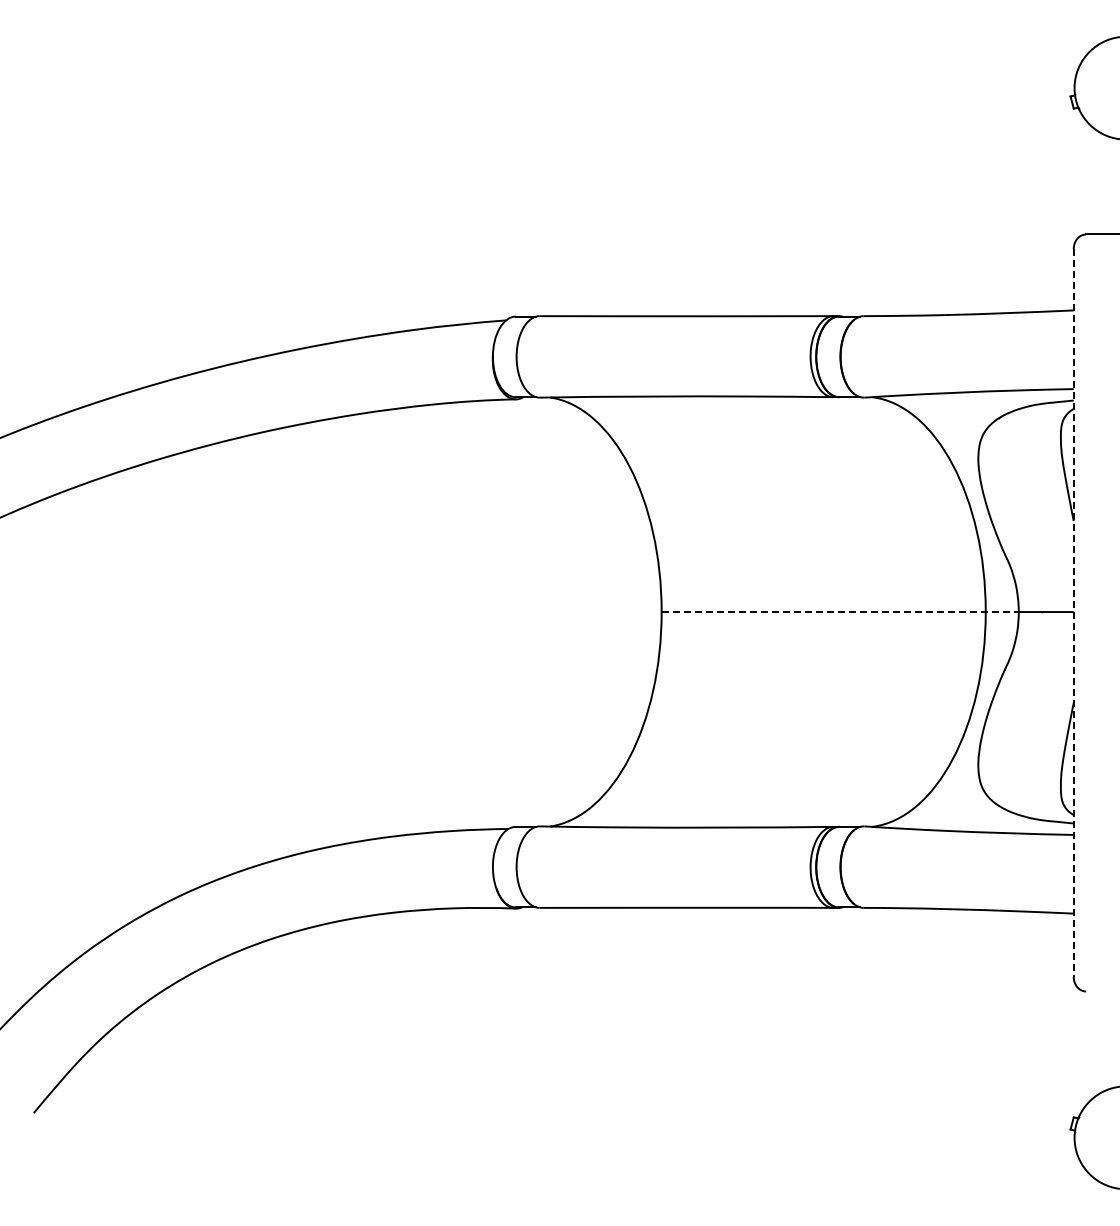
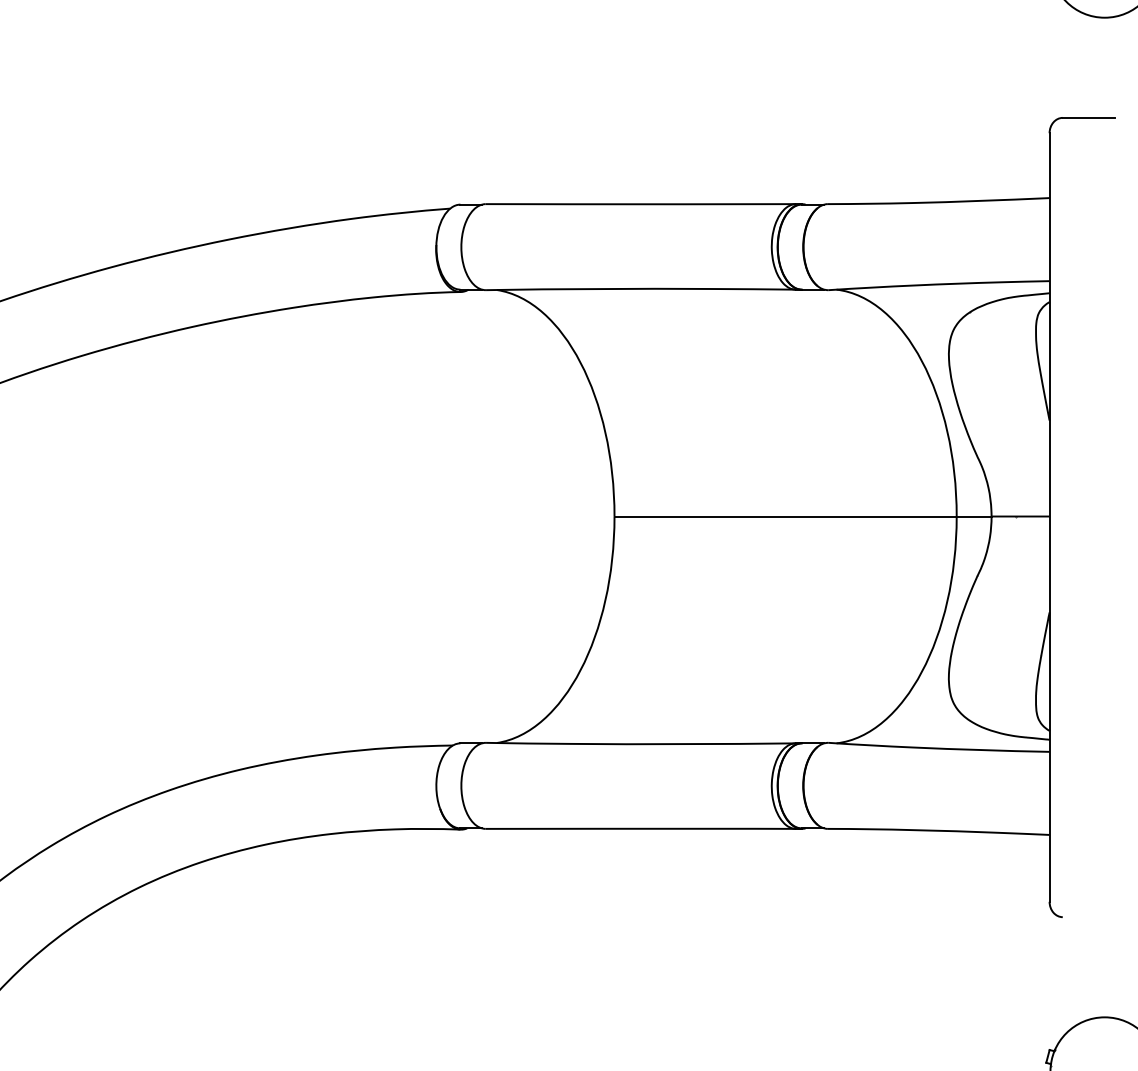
line: (840, 612) -> (803, 517), dashed -> solid
line: (1073, 613) -> (1049, 518), dashed -> solid

